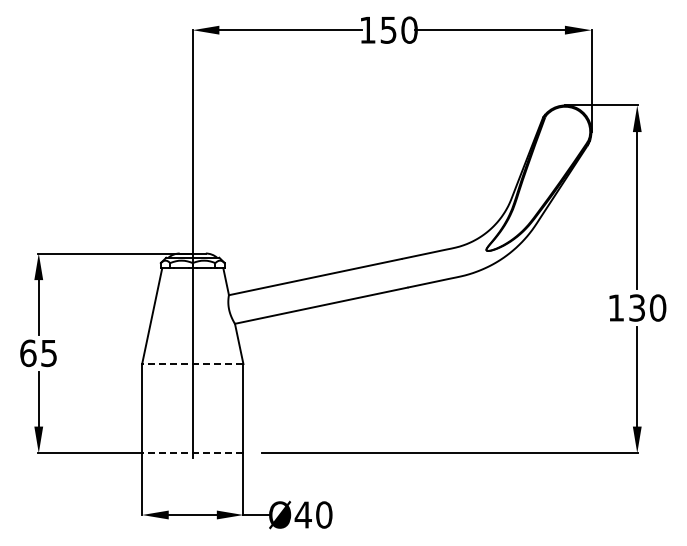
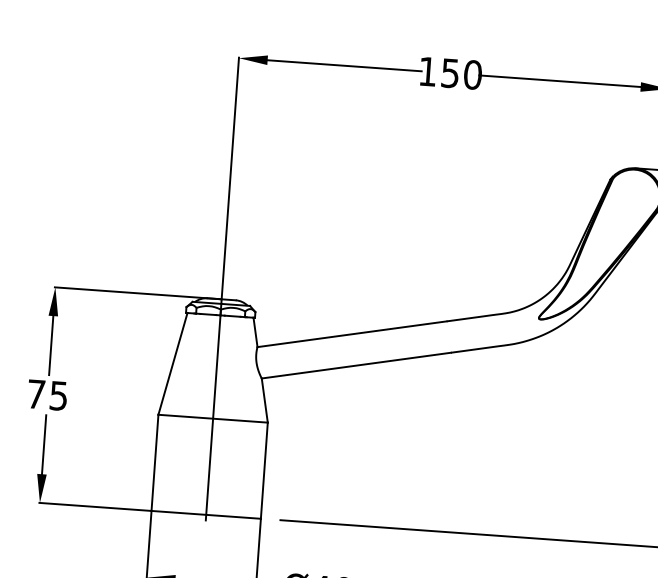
text: (28, 353) -> (36, 394), 65 -> 75
line: (192, 364) -> (212, 419), dashed -> solid
line: (192, 453) -> (205, 515), dashed -> solid

